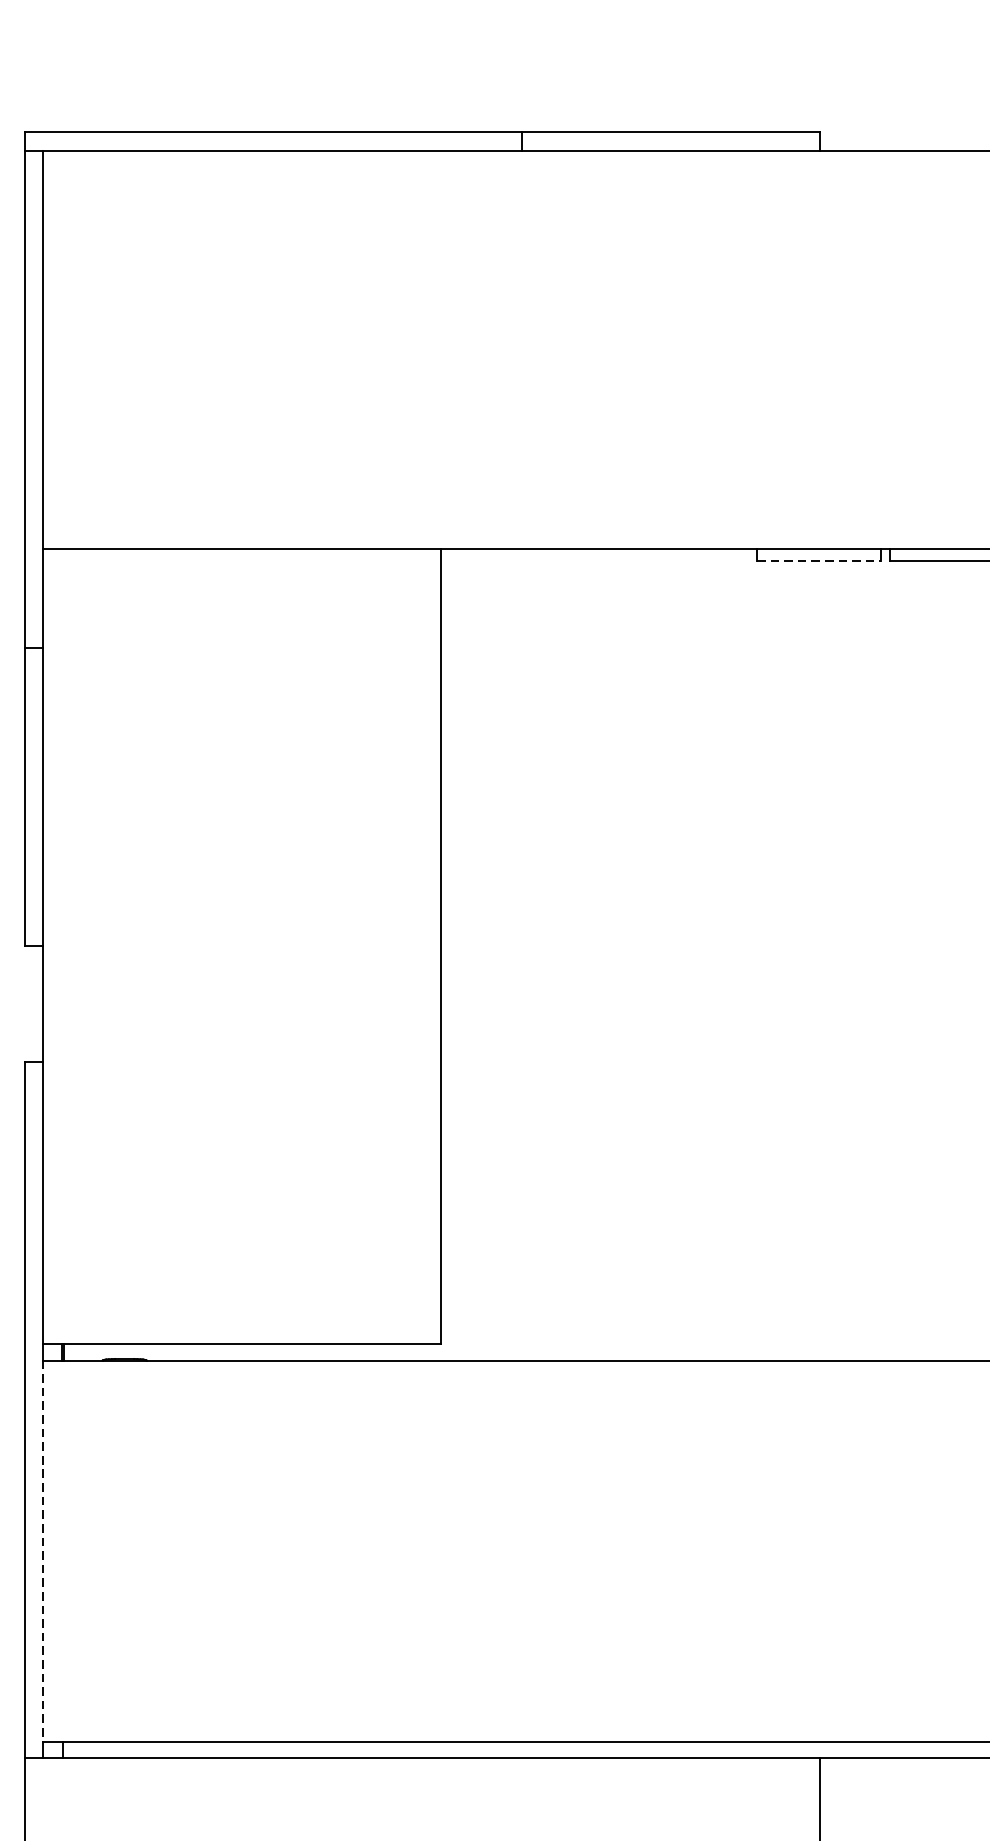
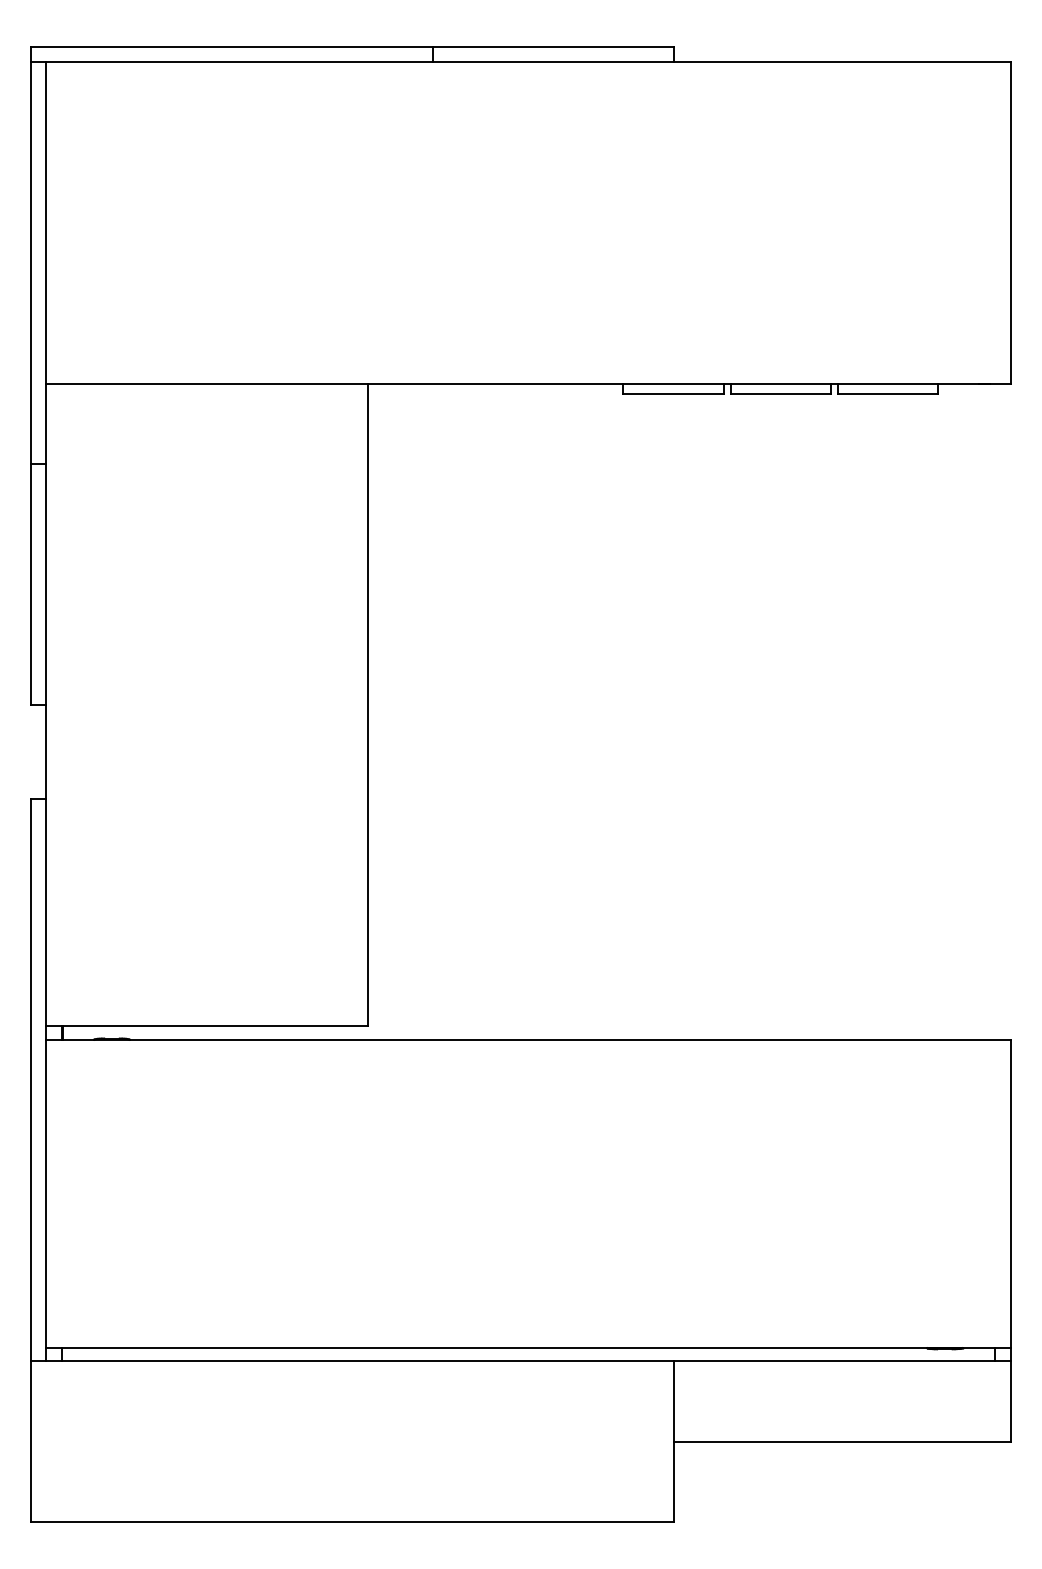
line: (819, 560) -> (673, 393), dashed -> solid
line: (43, 1551) -> (46, 1194), dashed -> solid

